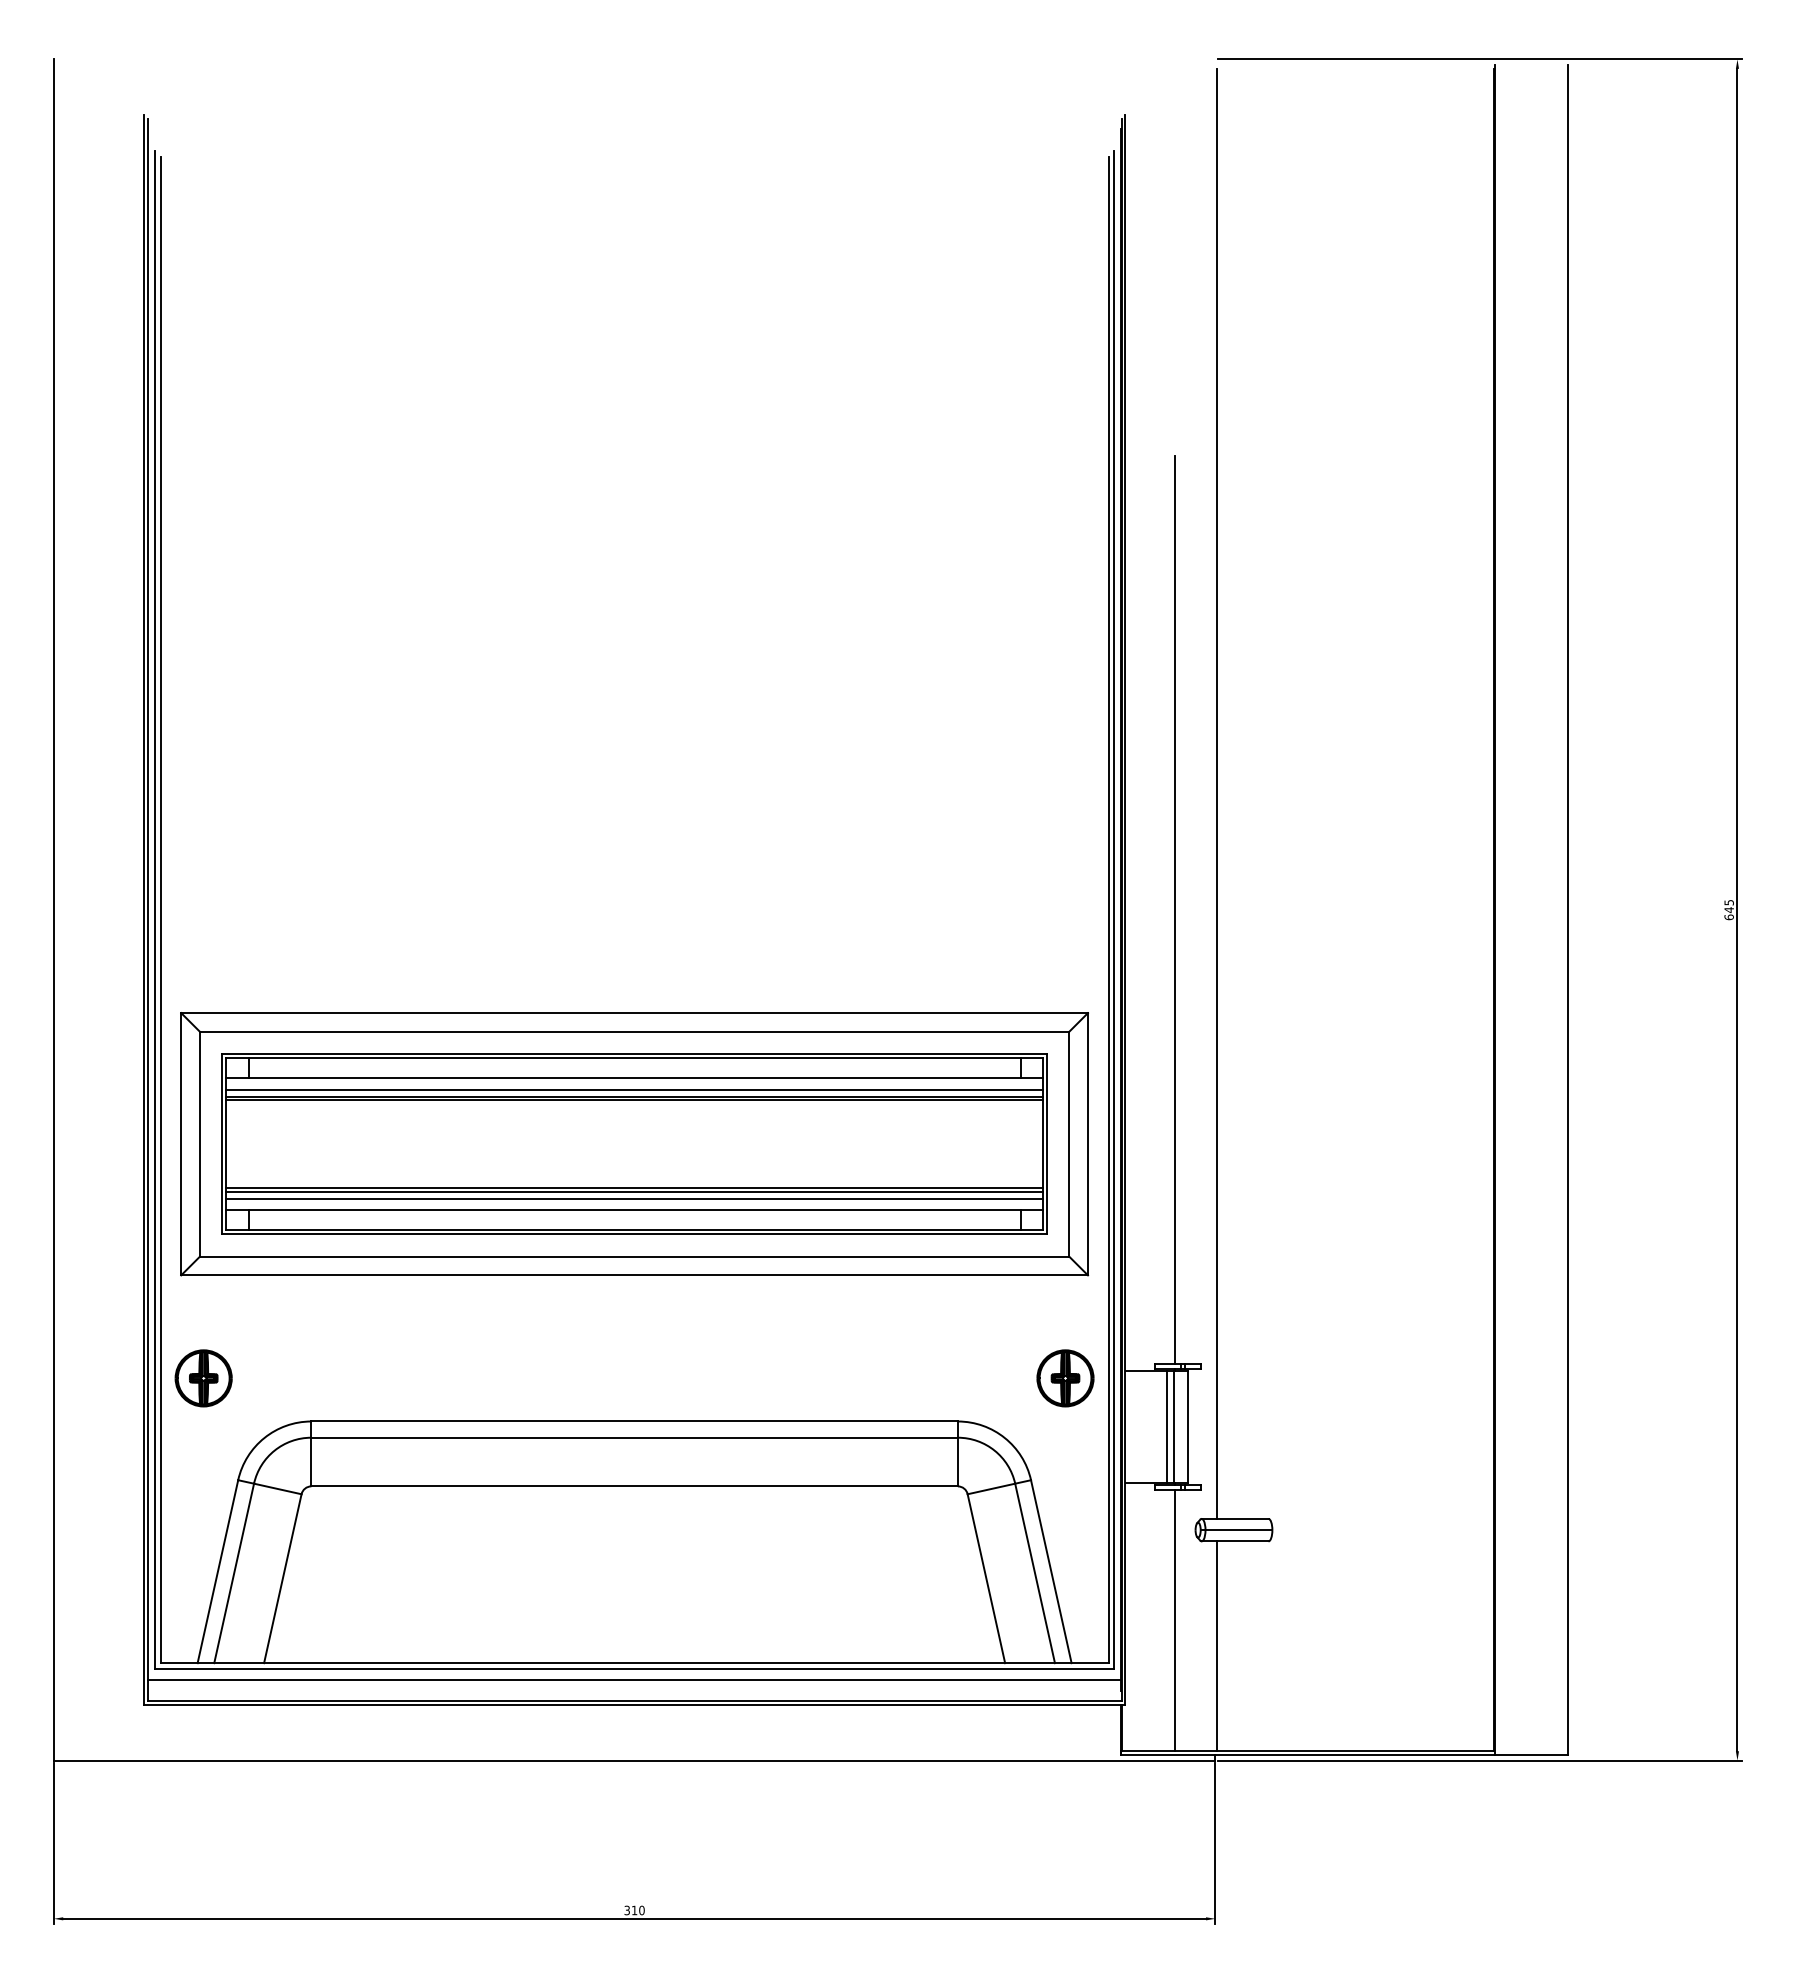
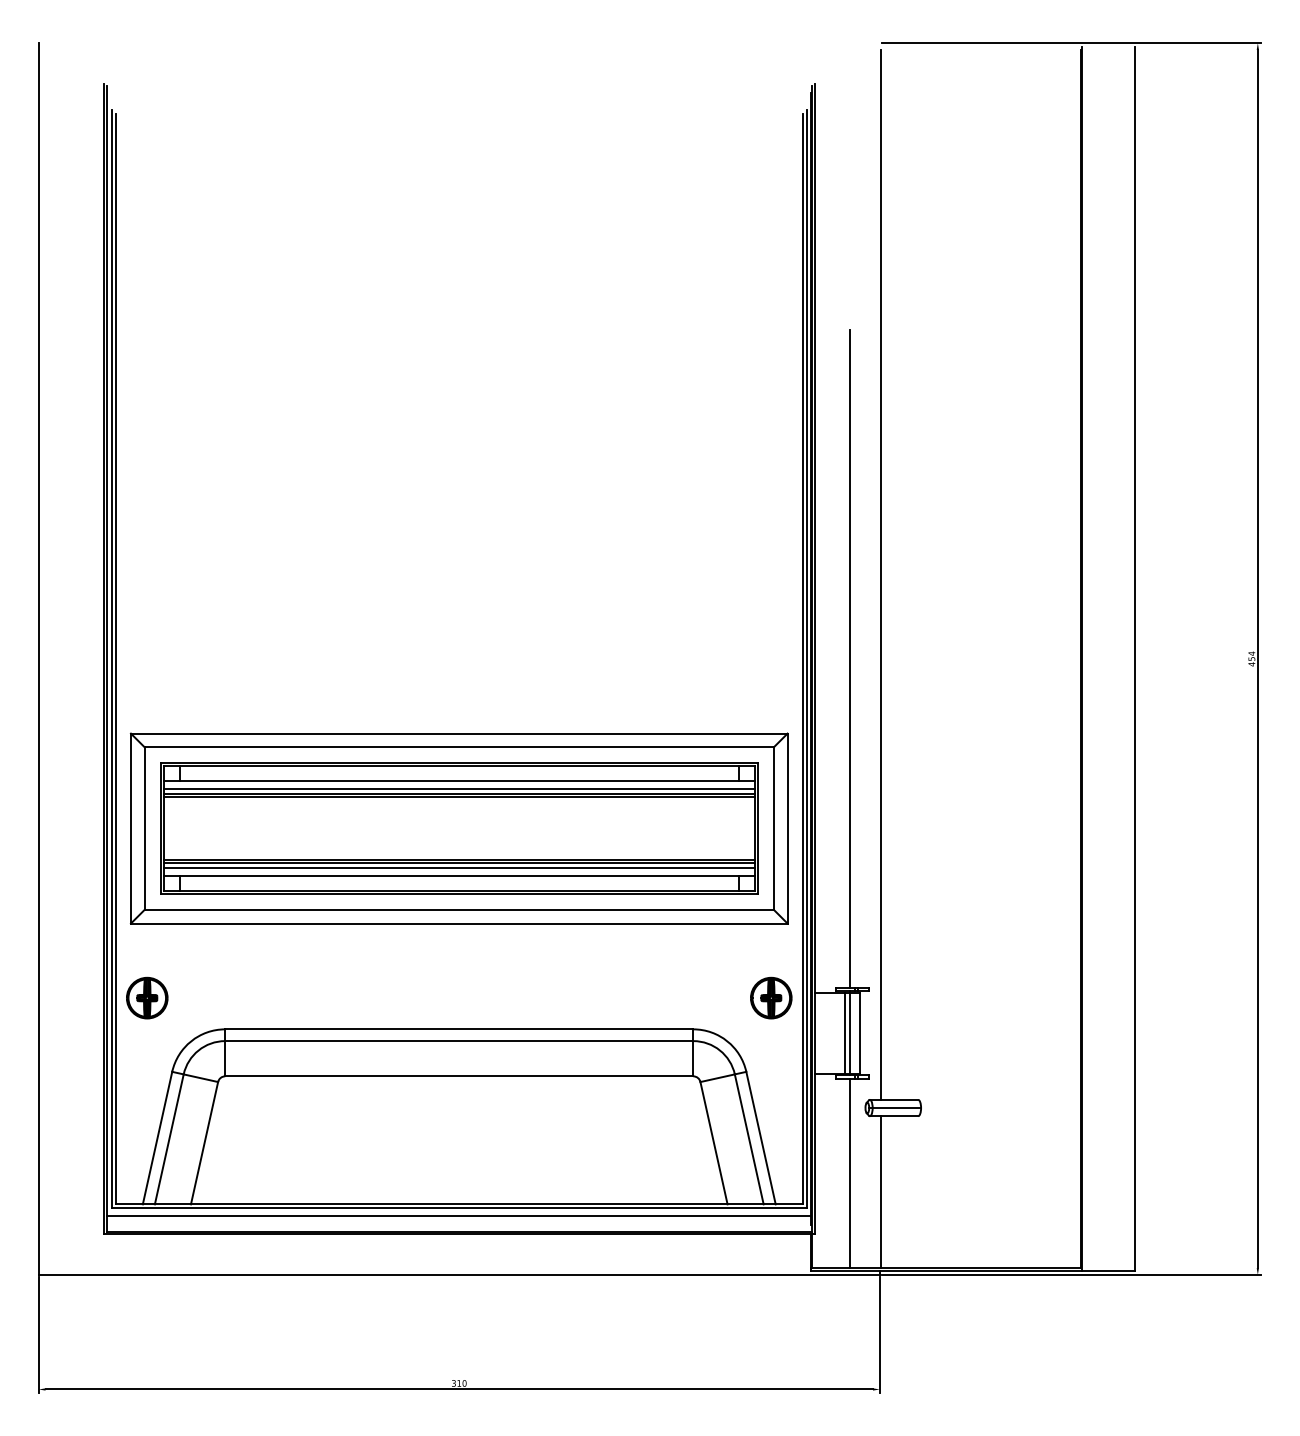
text: (1728, 909) -> (1251, 658), 645 -> 454

